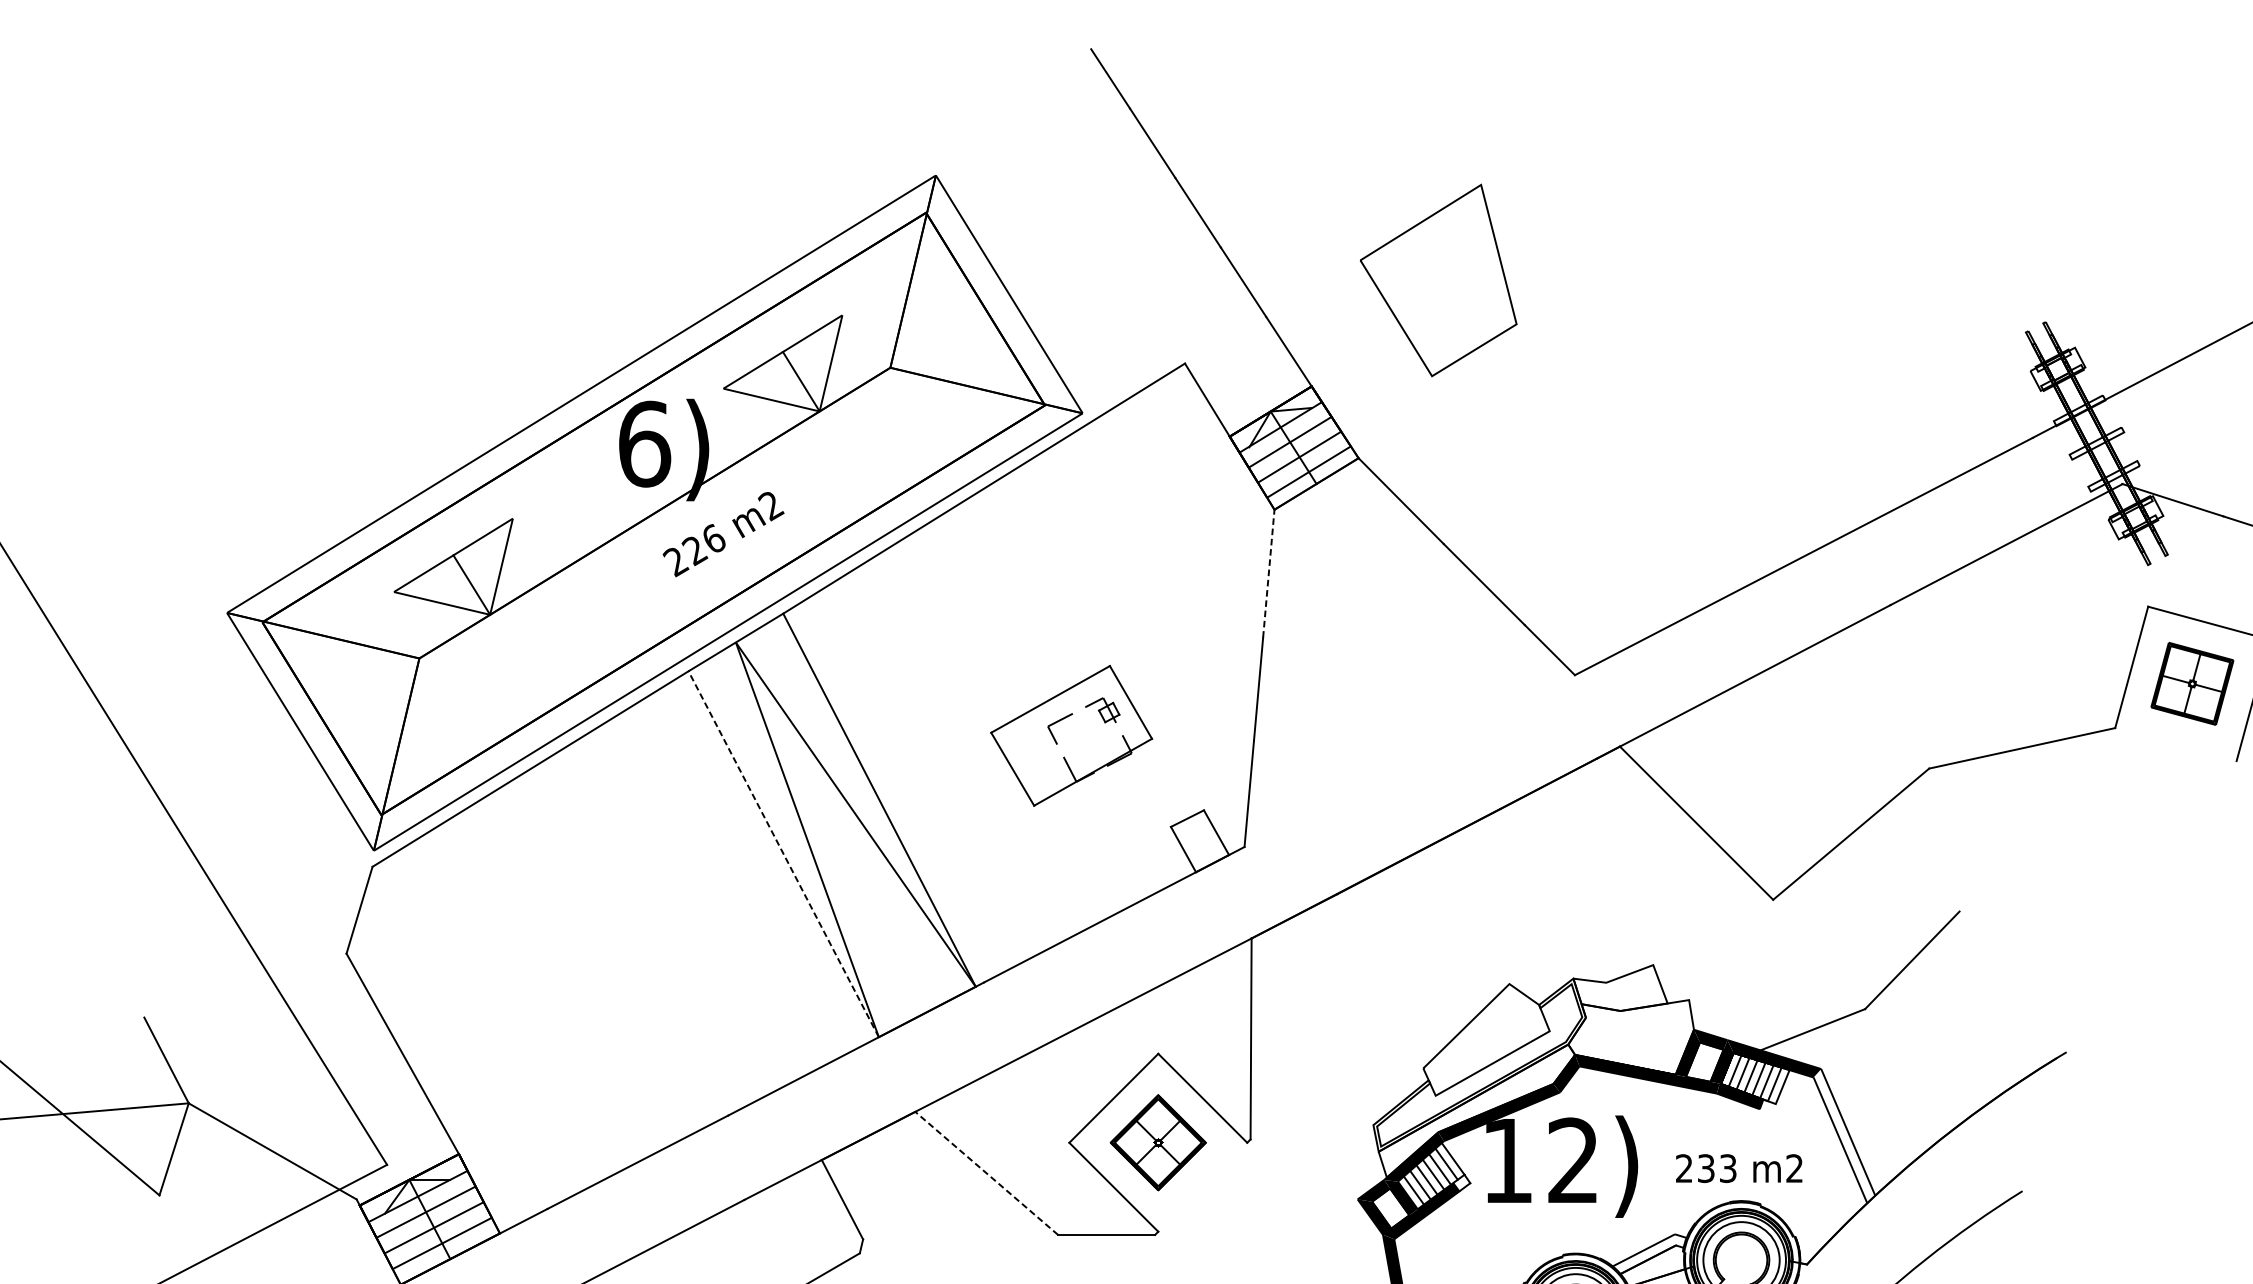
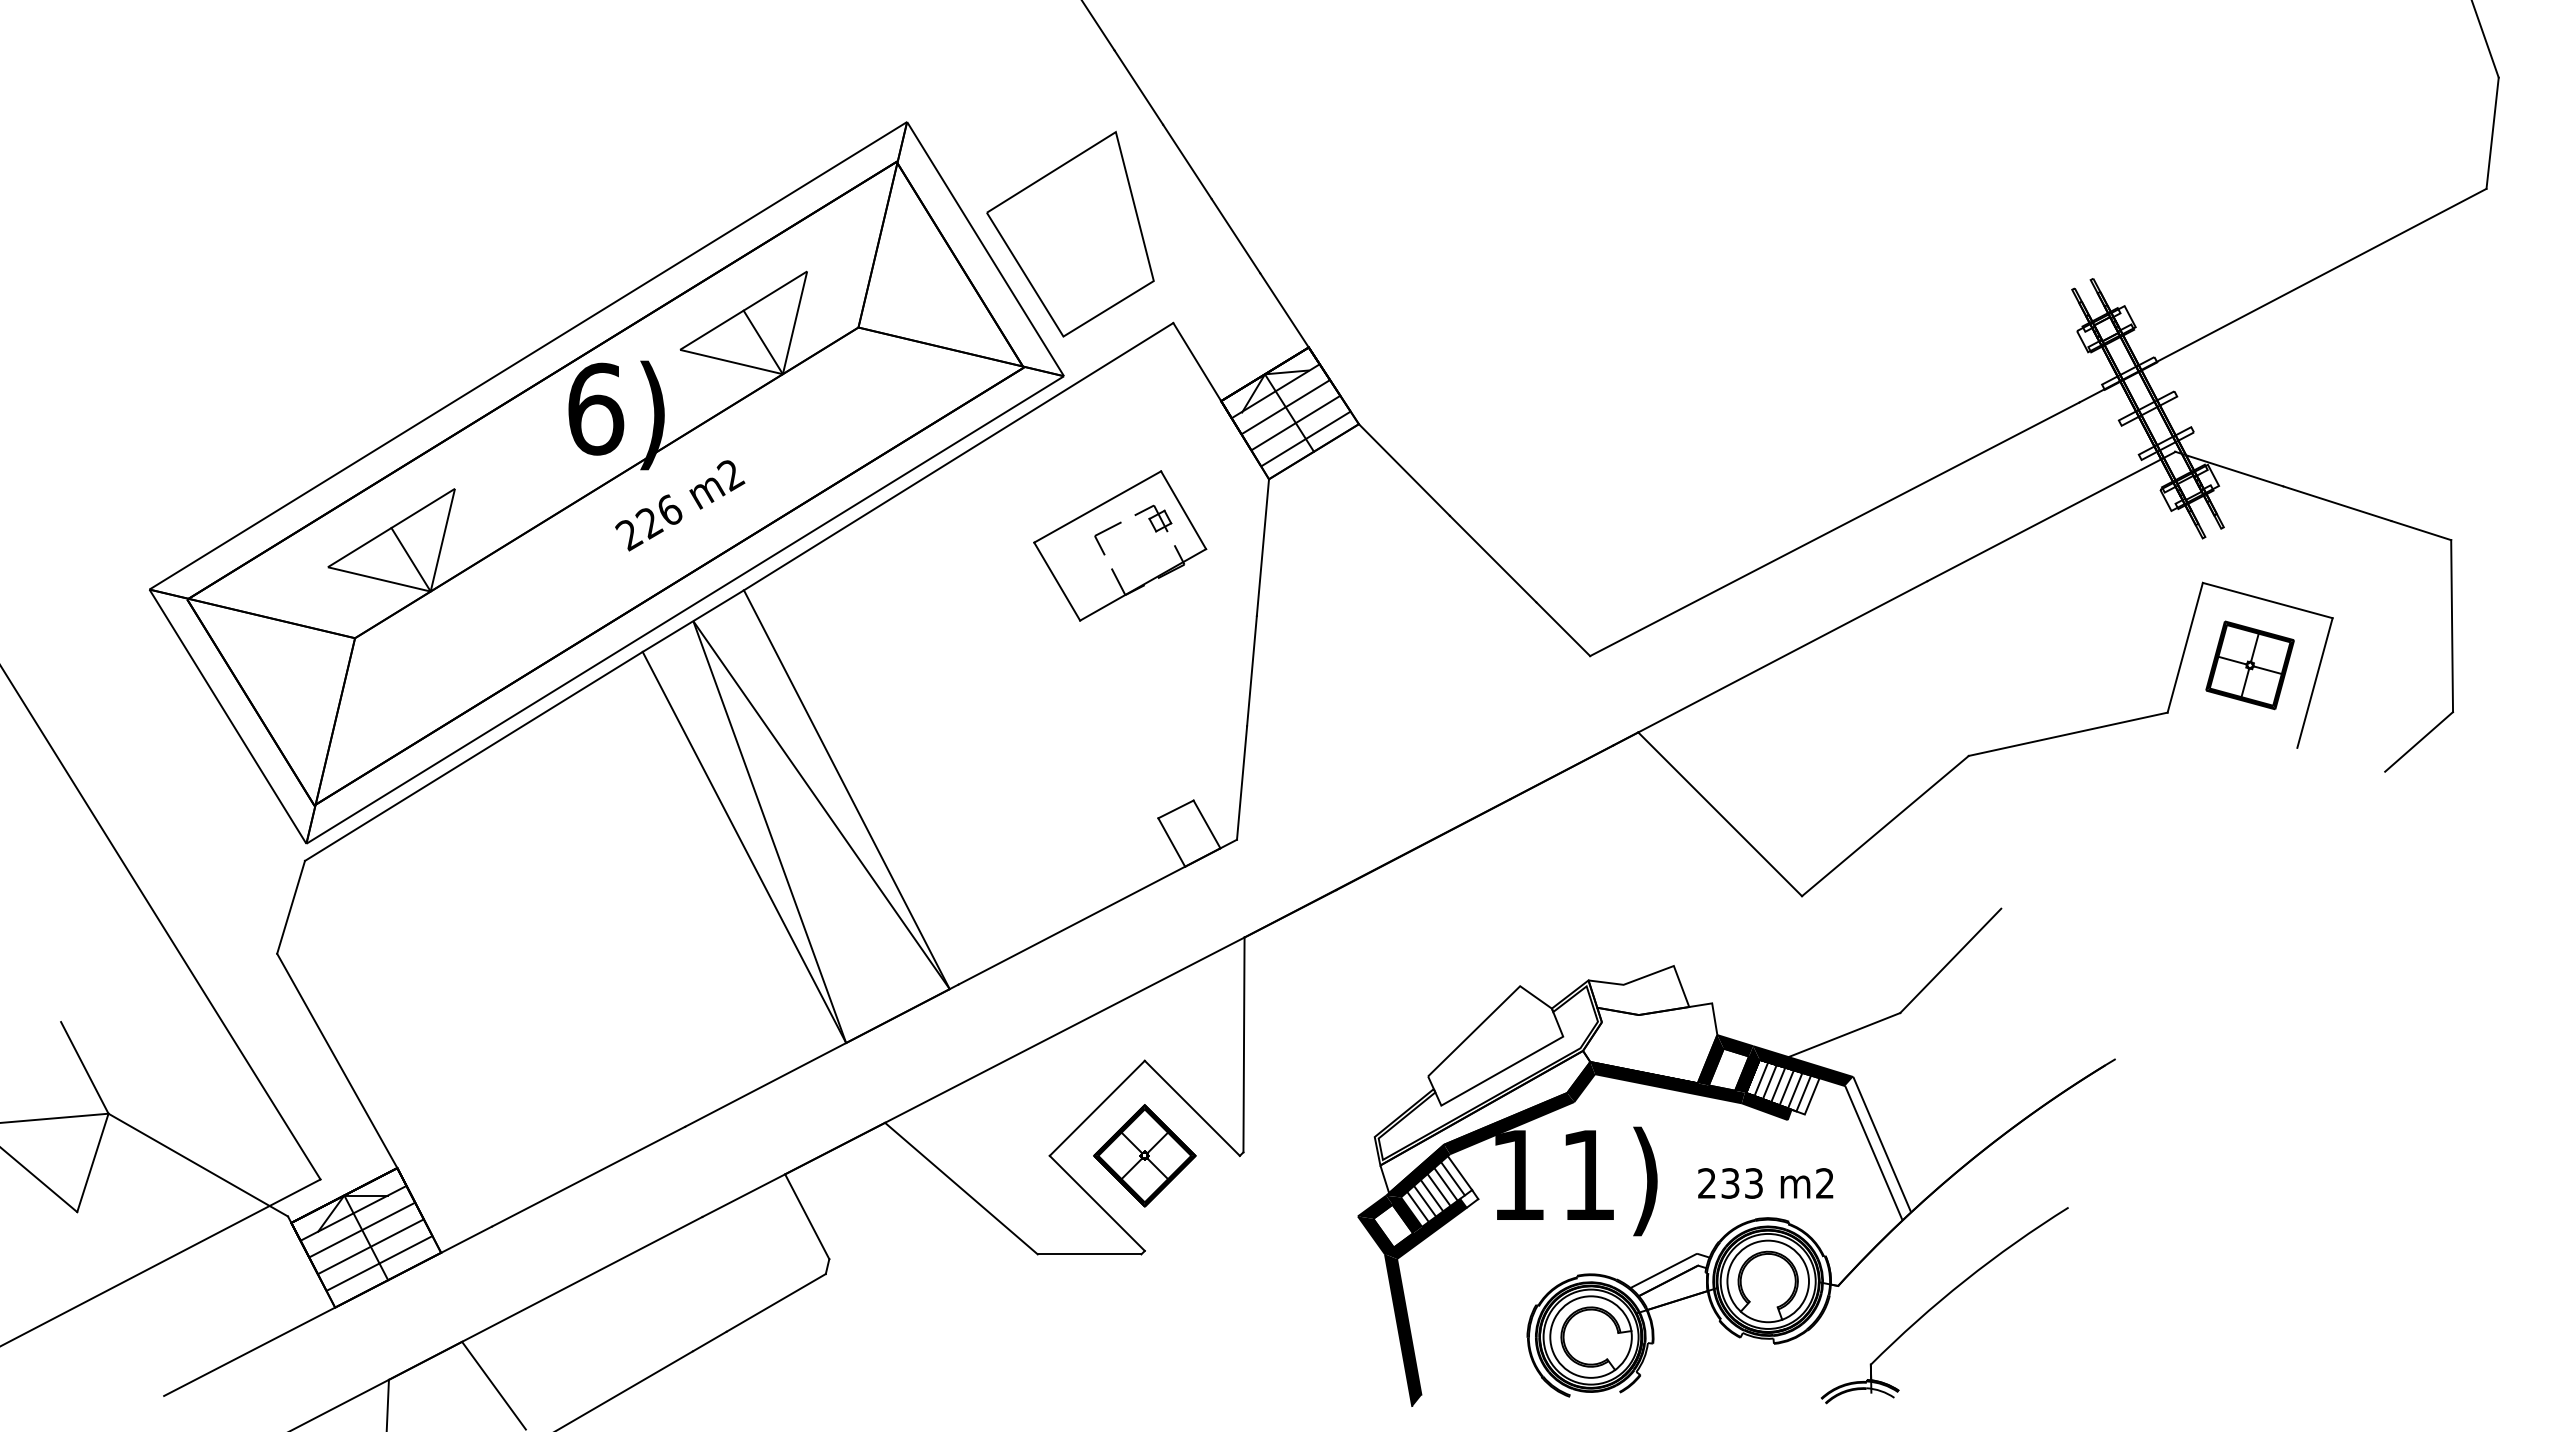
part: (1438, 279) -> (1070, 233), moved
line: (1268, 573) -> (1262, 547), dashed -> solid
part: (1071, 735) -> (1120, 545), moved
line: (783, 854) -> (744, 847), dashed -> solid
text: (1572, 1159) -> (1587, 1173), 12) -> 11)
line: (986, 1173) -> (961, 1188), dashed -> solid

